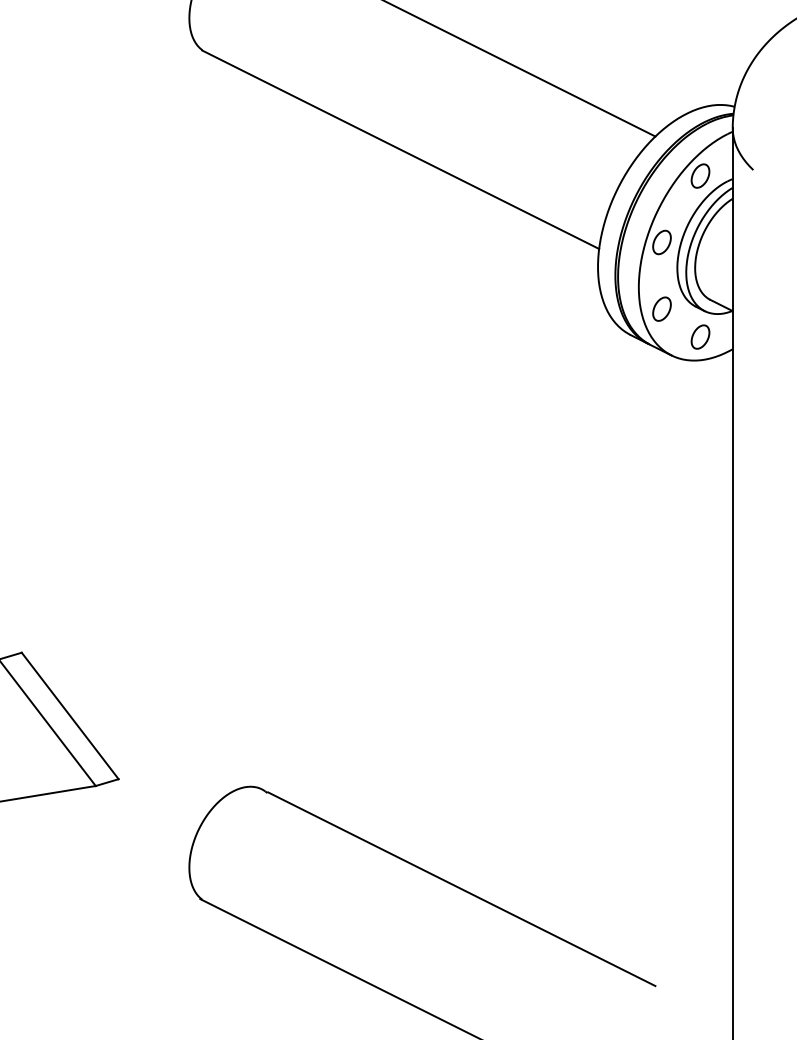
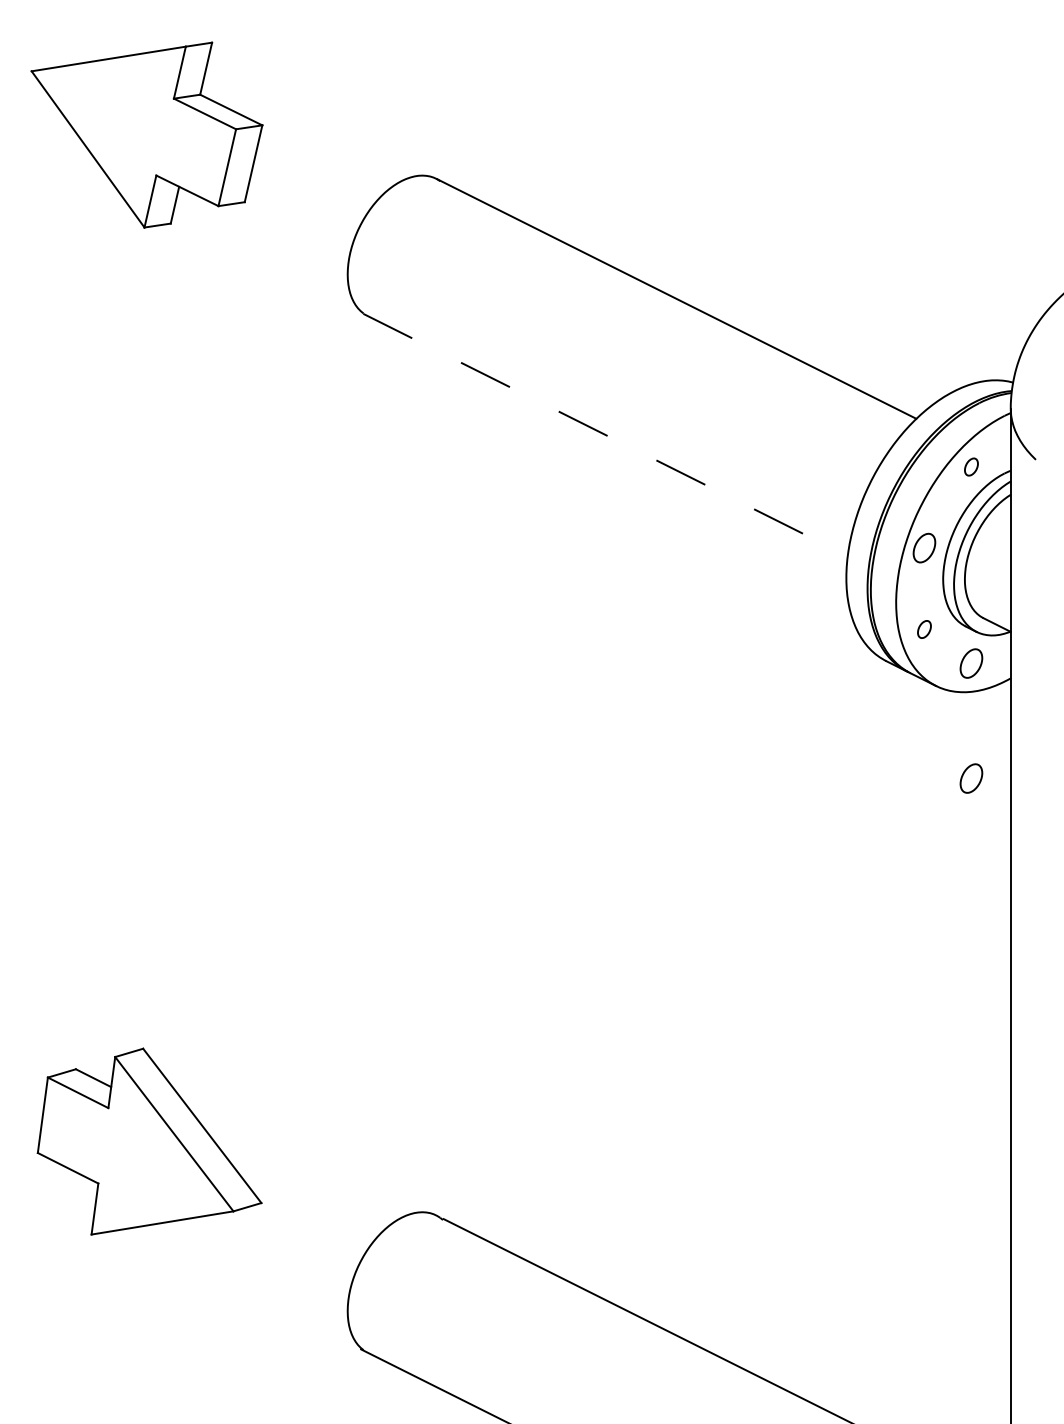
line: (400, 149) -> (605, 434), solid -> dashed
part: (700, 175) -> (971, 466), size x0.6
part: (662, 309) -> (924, 629), size x0.6
part: (700, 431) -> (971, 778), added

